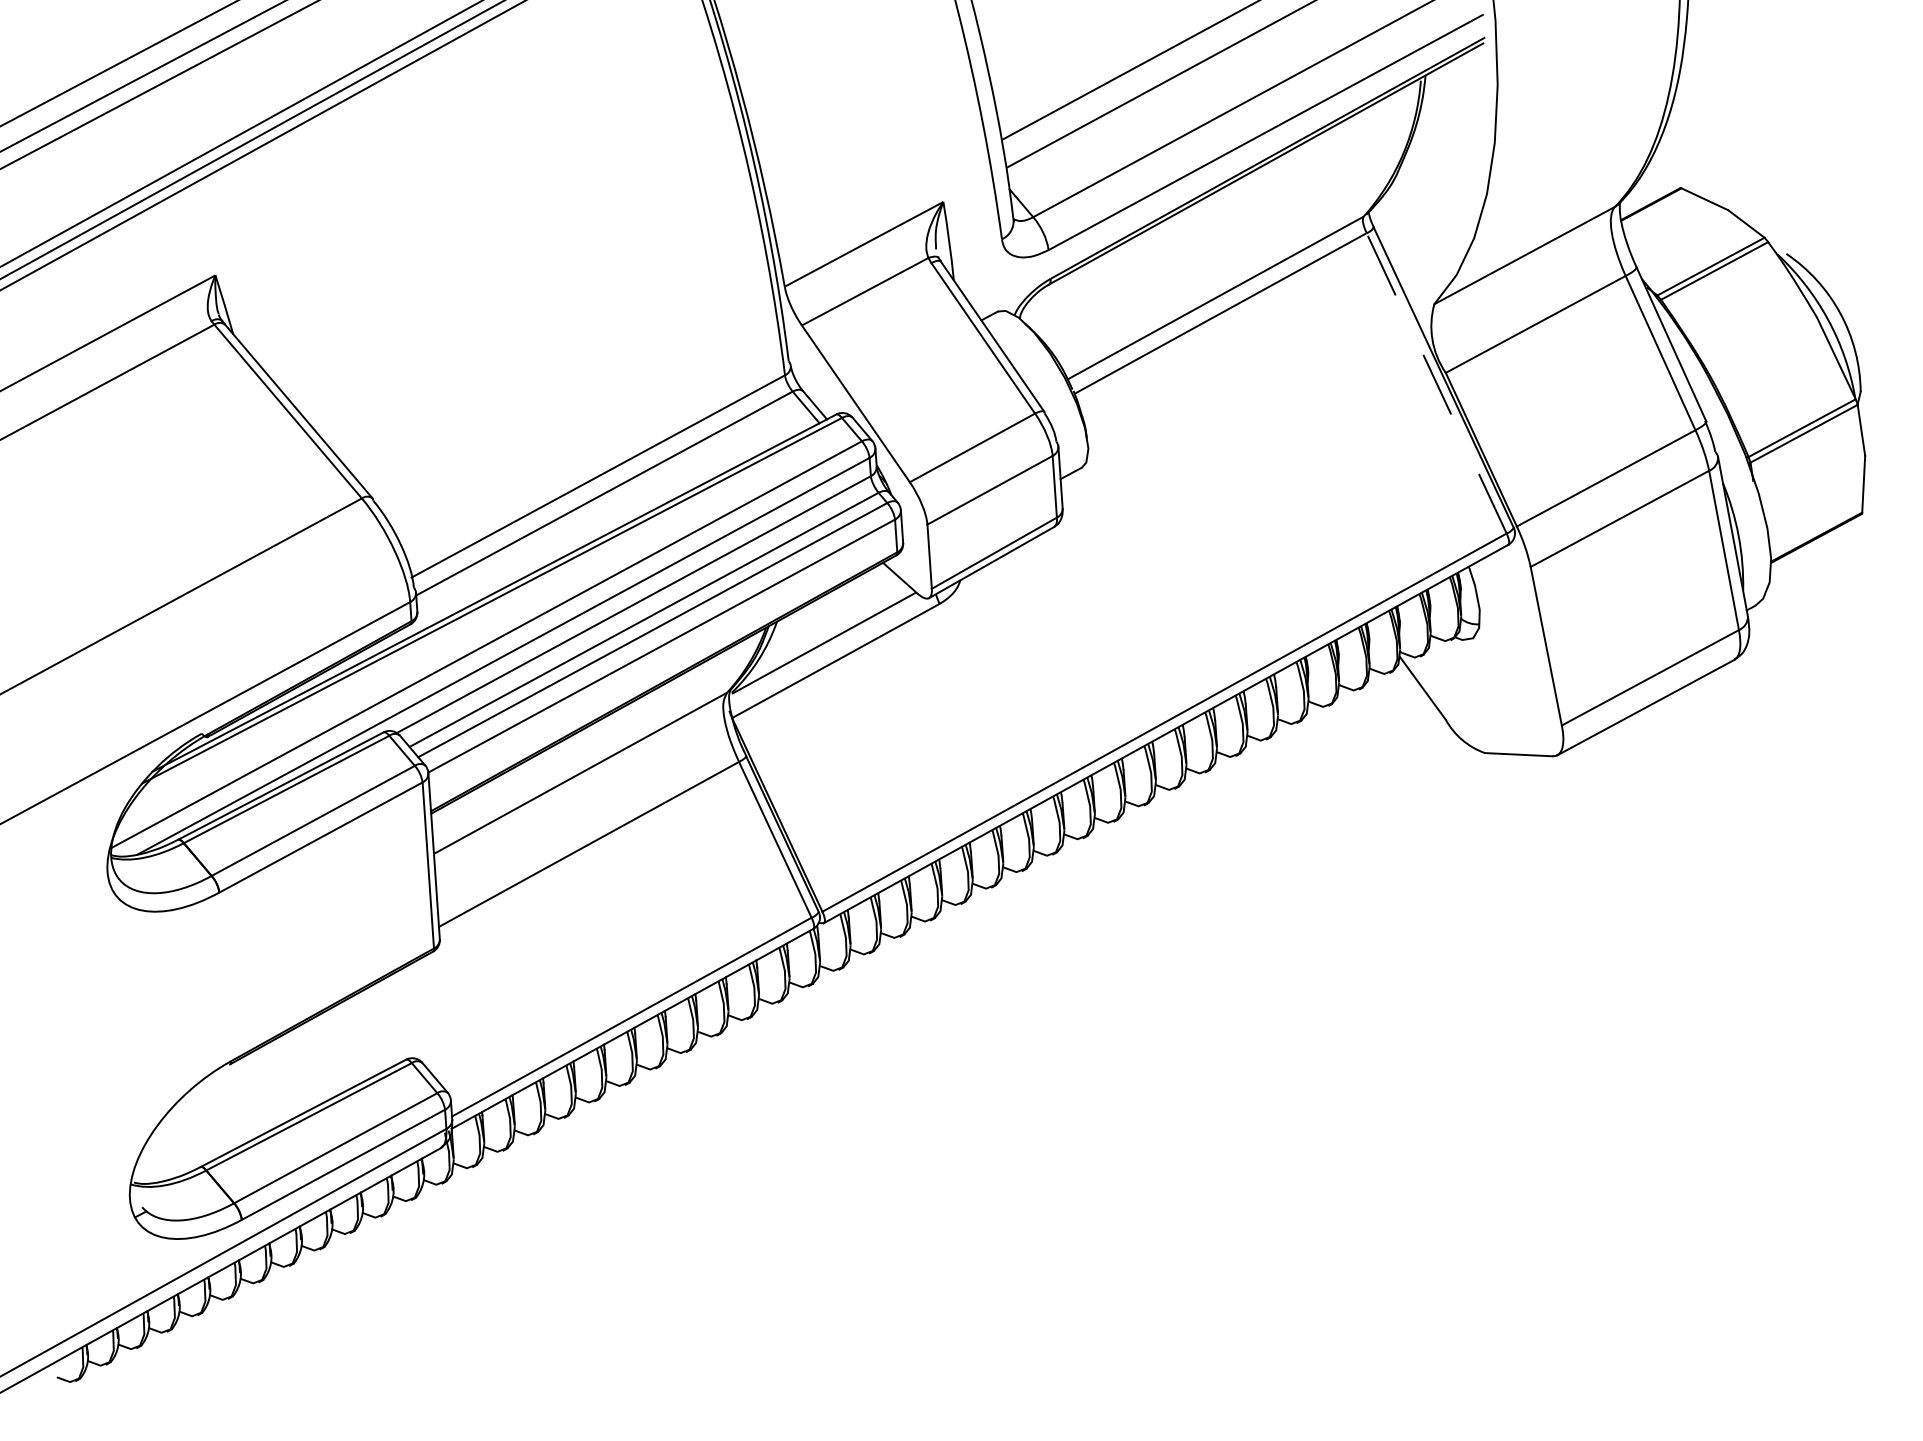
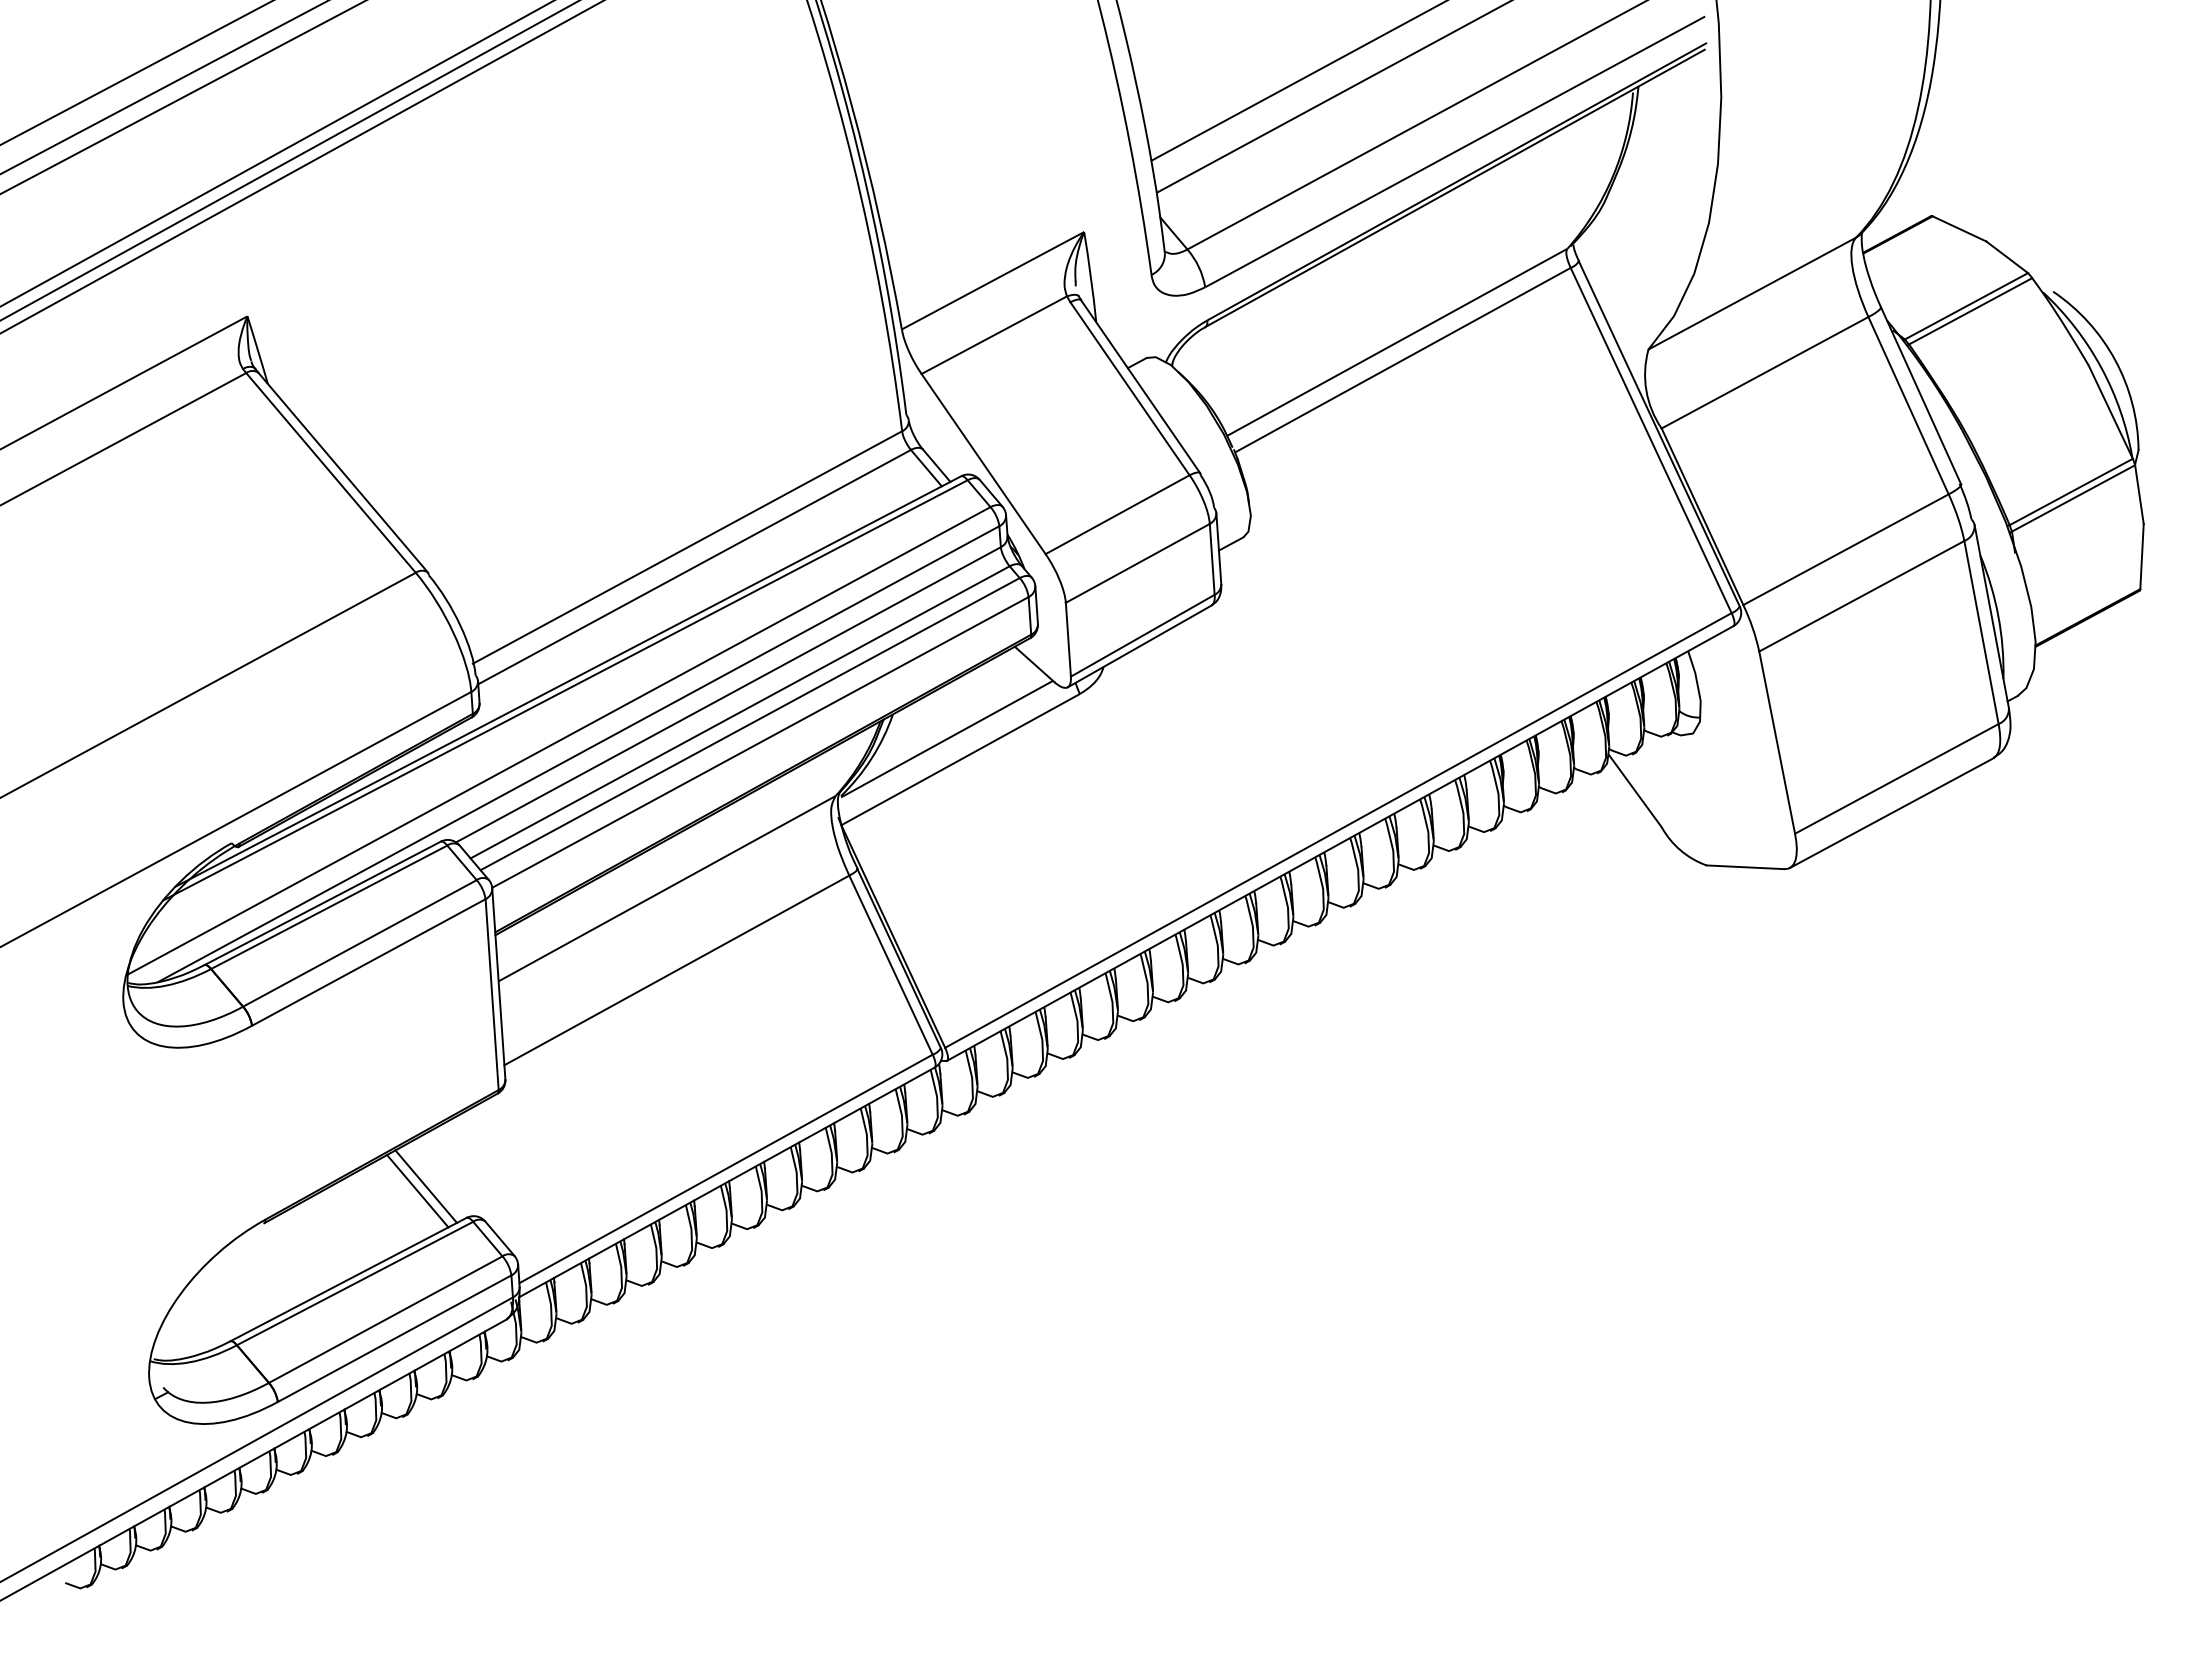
line: (1436, 383) -> (1650, 440), dashed -> solid
line: (371, 1032) -> (426, 1186), added
line: (363, 1036) -> (417, 1191), added

